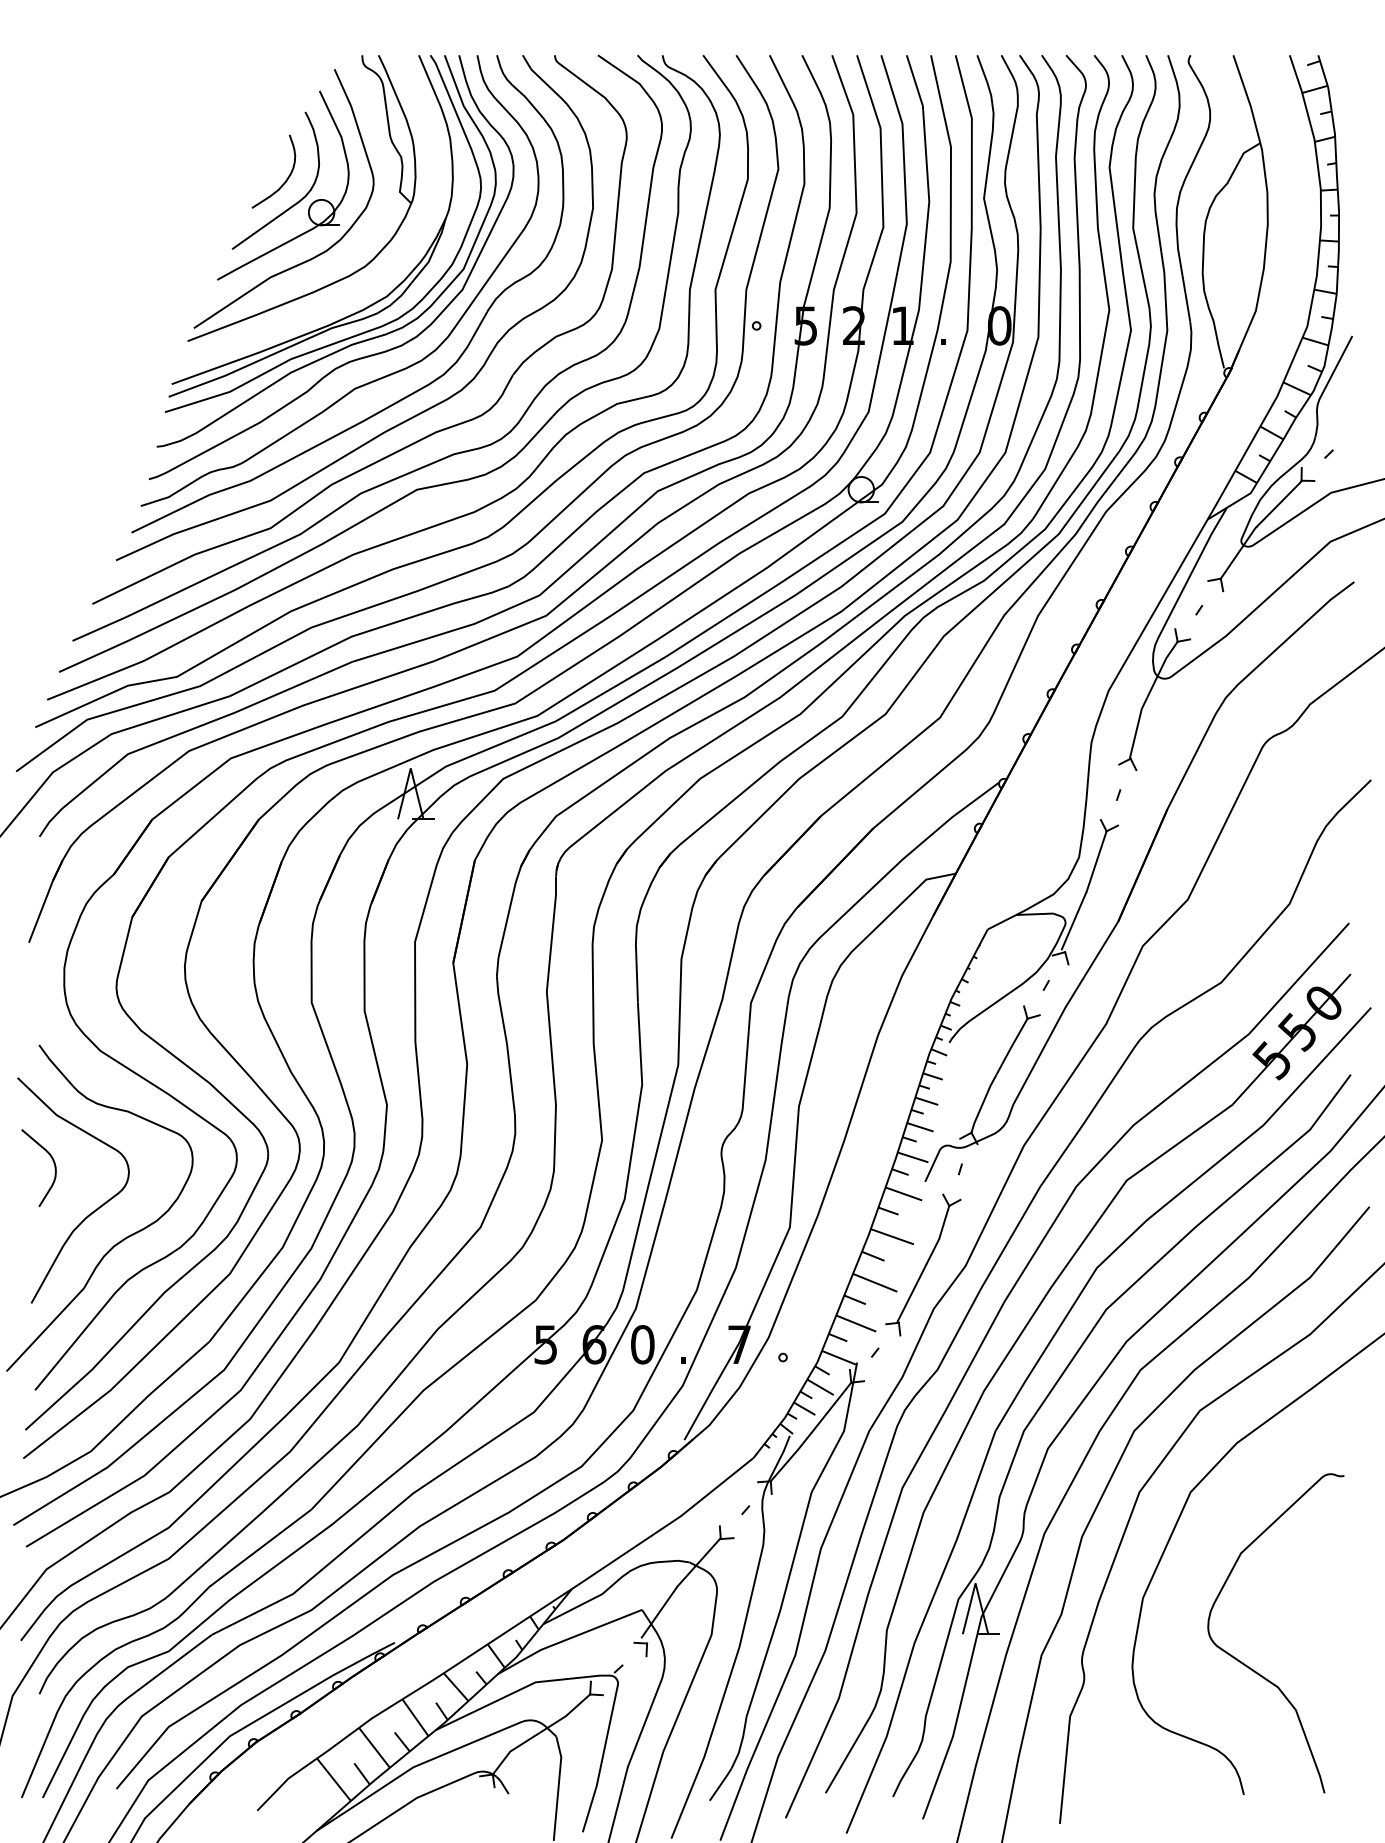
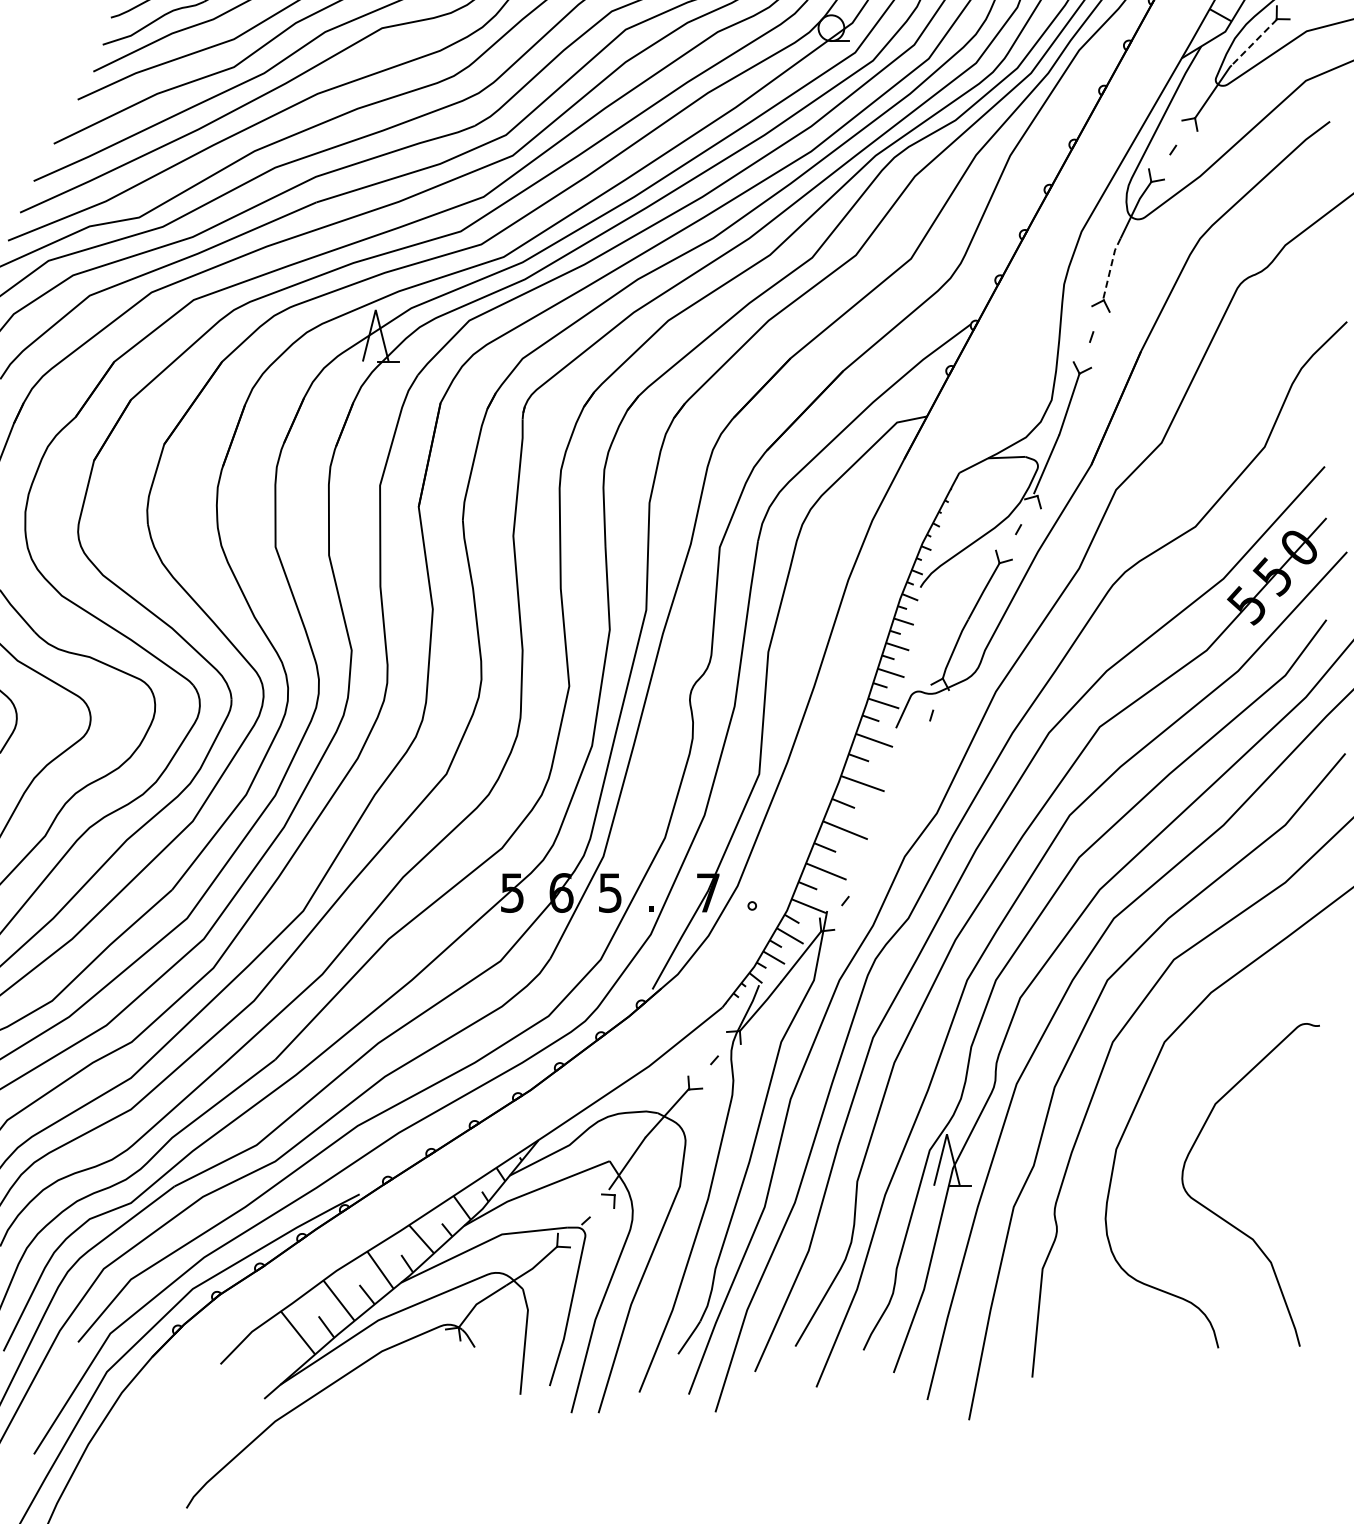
line: (1279, 503) -> (1254, 42), solid -> dashed
line: (1137, 727) -> (1110, 268), solid -> dashed
part: (923, 1264) -> (894, 811), removed
text: (642, 1344) -> (610, 892), 0 -> 5

